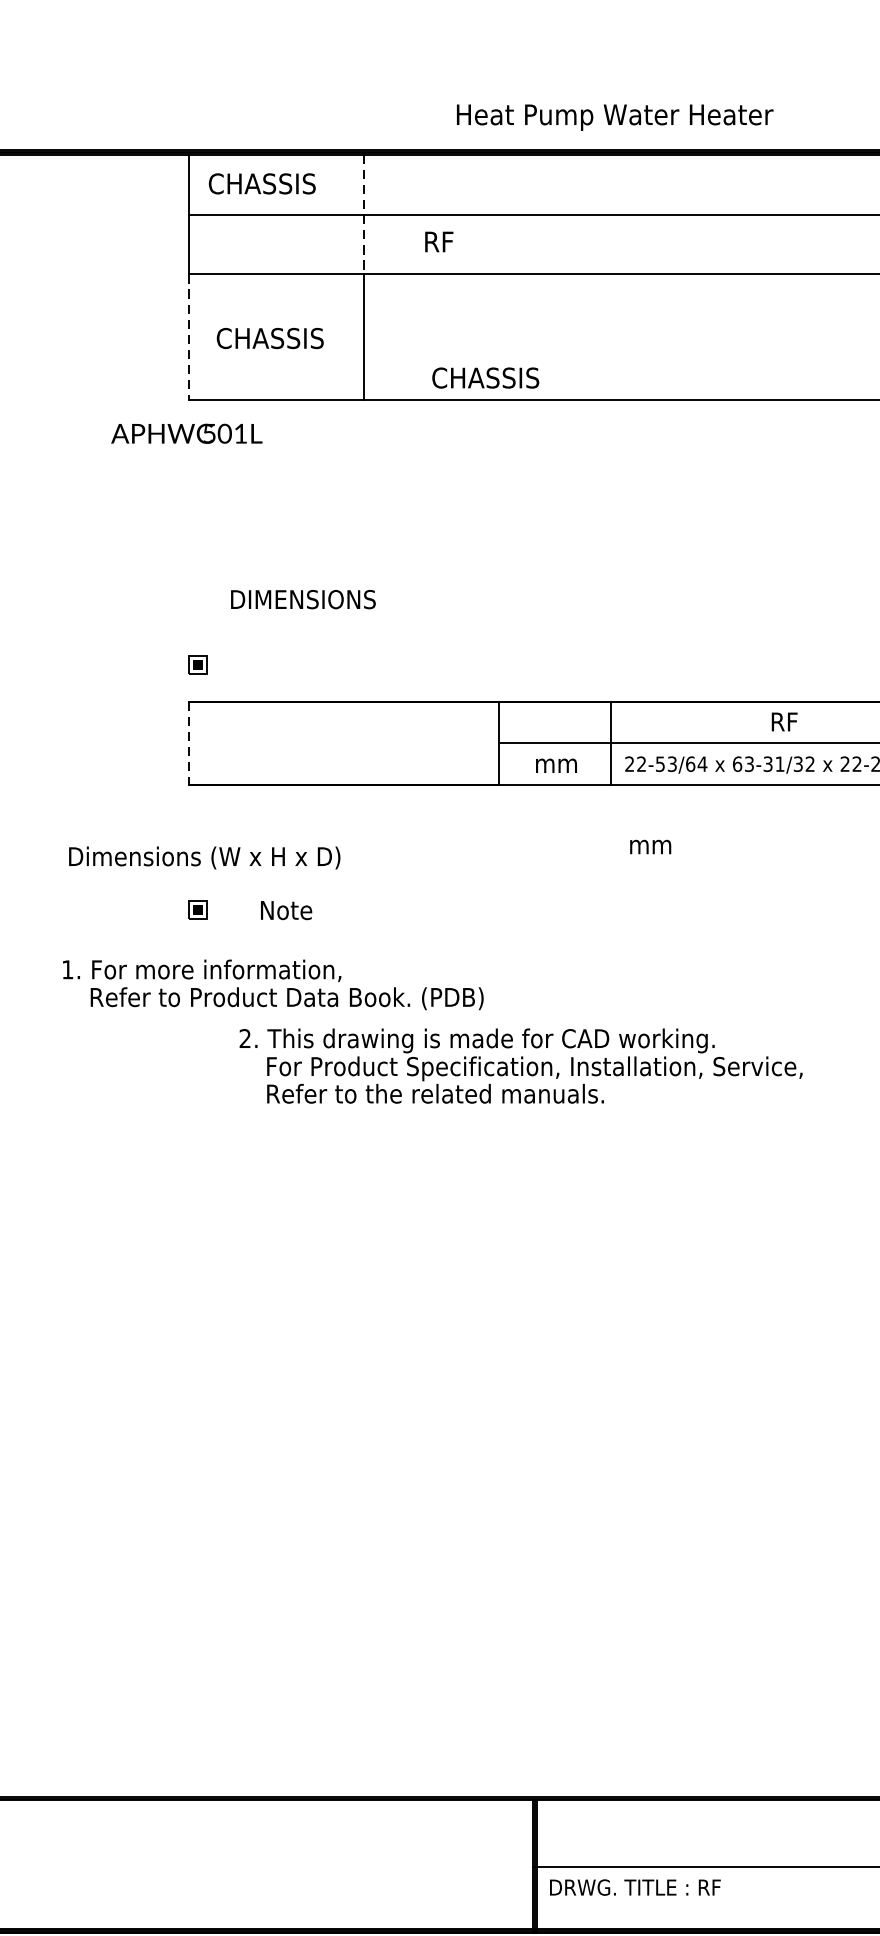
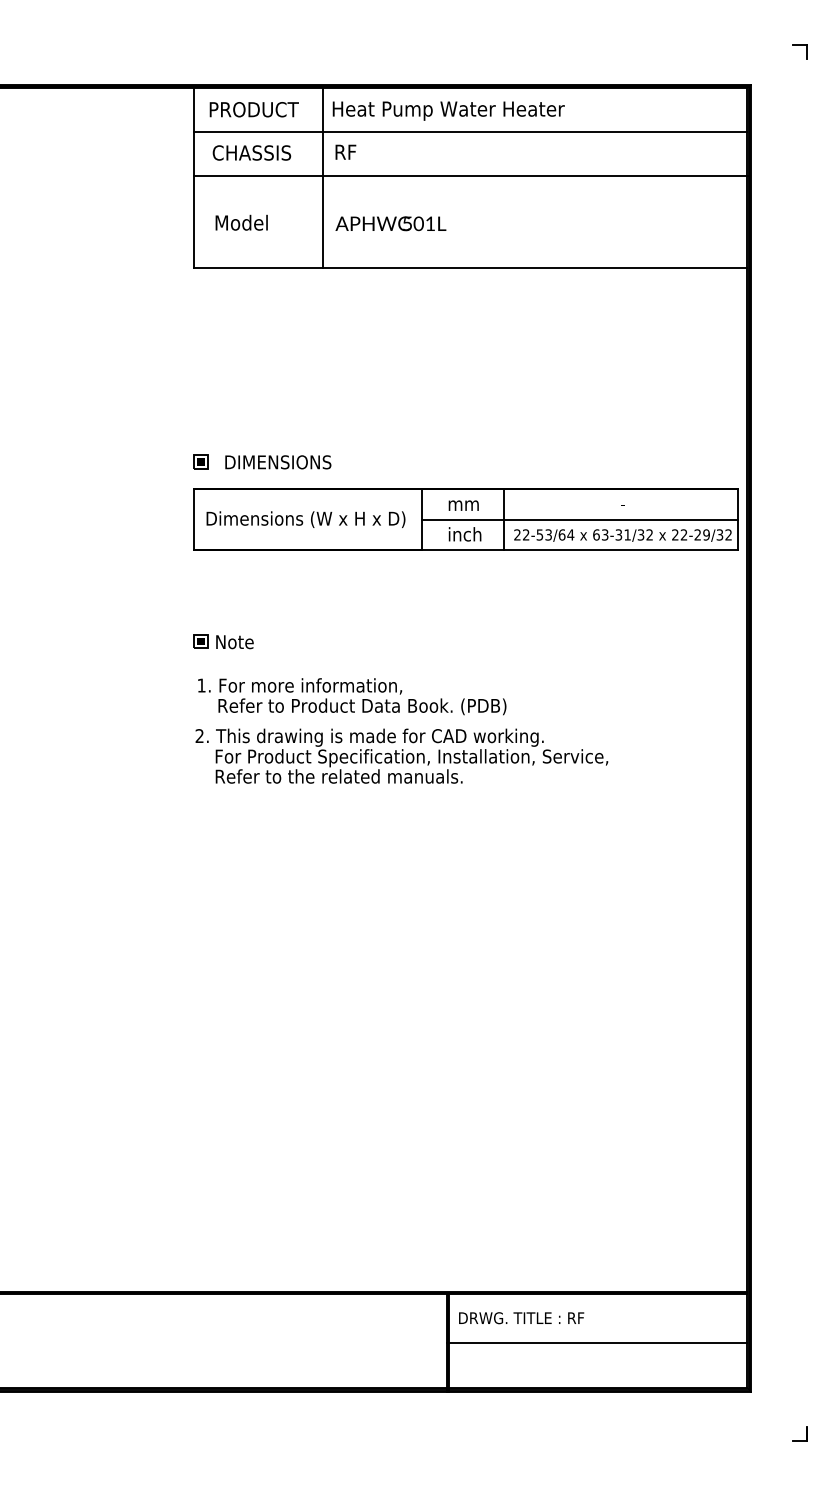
text: (614, 116) -> (448, 110), moved
text: (269, 183) -> (253, 109), CHASSIS -> PRODUCT
line: (363, 215) -> (322, 132), dashed -> solid
text: (438, 240) -> (345, 151), moved
line: (189, 337) -> (194, 222), dashed -> solid
text: (270, 337) -> (254, 222), CHASSIS -> Model
text: (485, 377) -> (251, 152), moved
text: (186, 433) -> (390, 223), moved
text: (303, 599) -> (278, 462), moved
text: (783, 721) -> (630, 503), RF -> -
line: (189, 743) -> (194, 519), dashed -> solid
text: (557, 763) -> (464, 534), mm -> inch
text: (650, 846) -> (463, 505), moved
text: (204, 857) -> (305, 519), moved
text: (285, 910) -> (234, 642), moved
text: (273, 984) -> (352, 696), moved
text: (520, 1065) -> (401, 755), moved
text: (635, 1887) -> (521, 1318), moved

